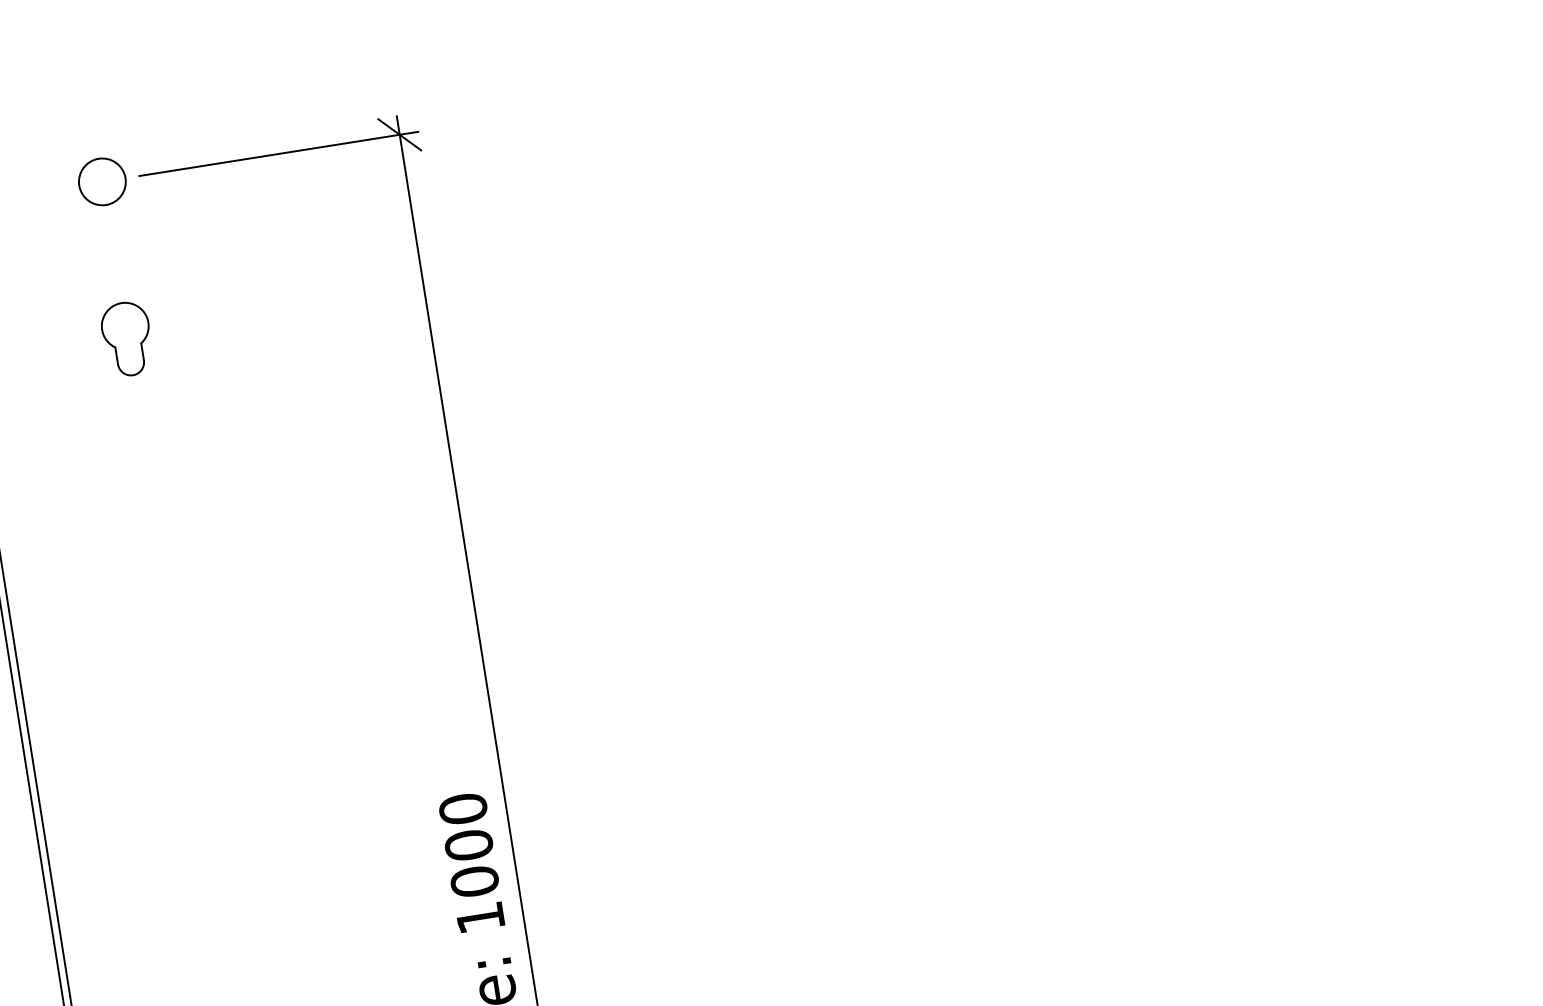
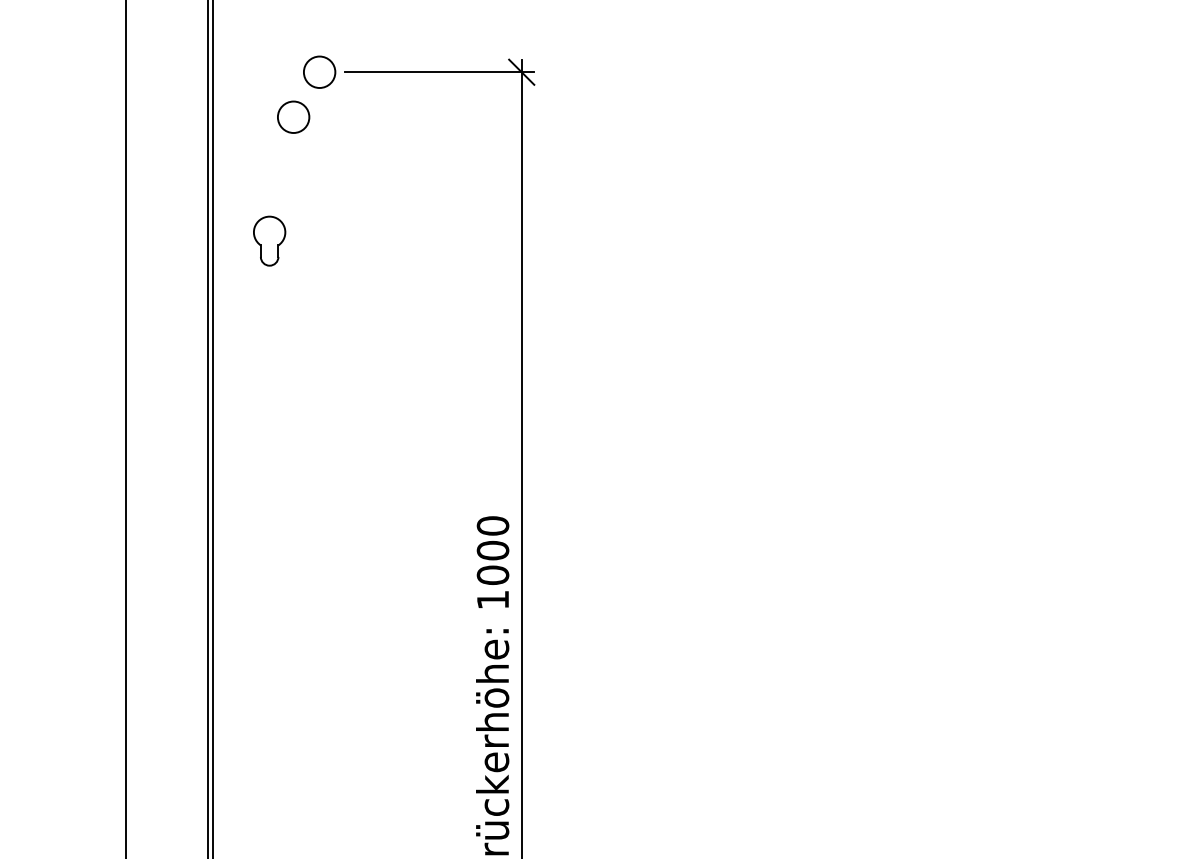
circle: (74, 253) -> (293, 116), added
part: (126, 338) -> (269, 240), moved

